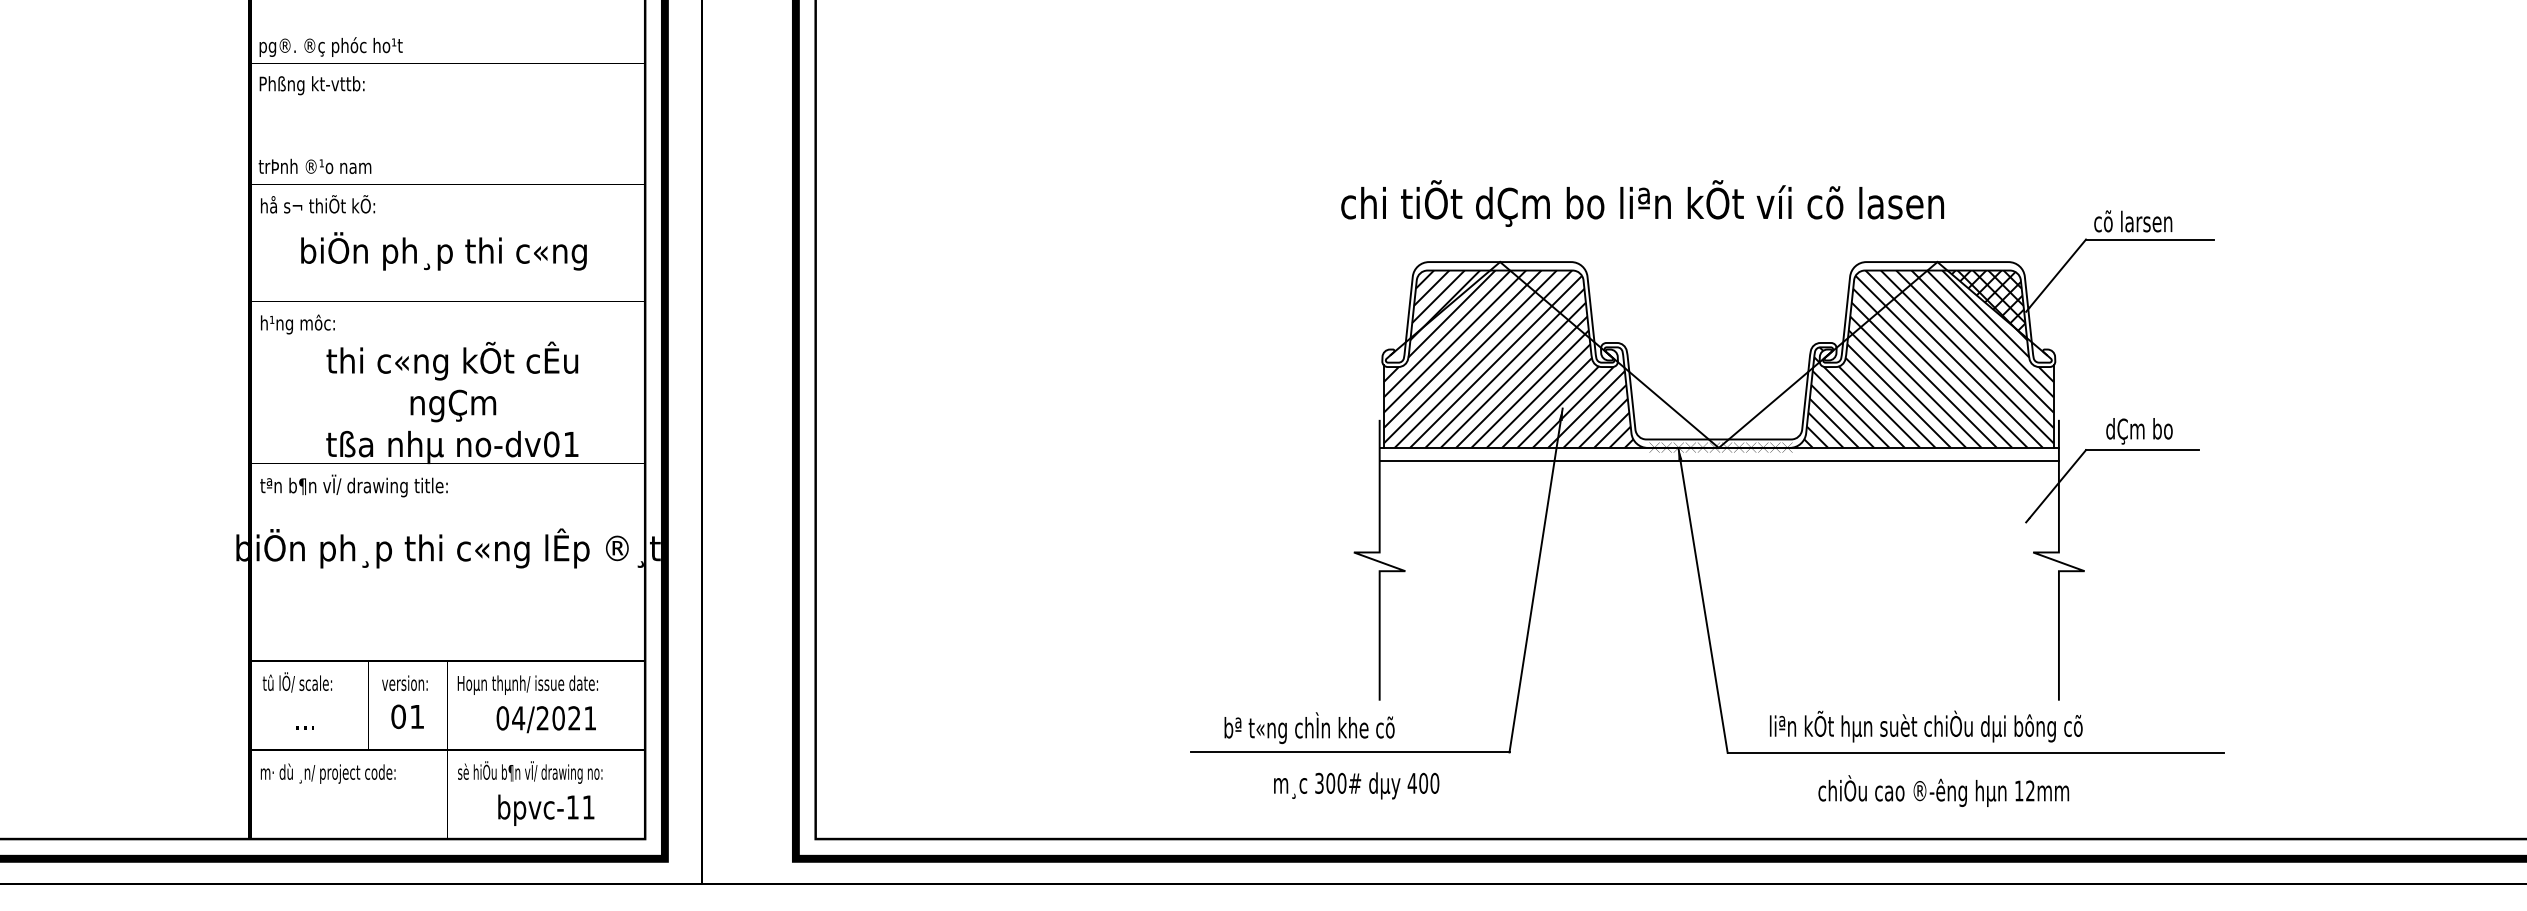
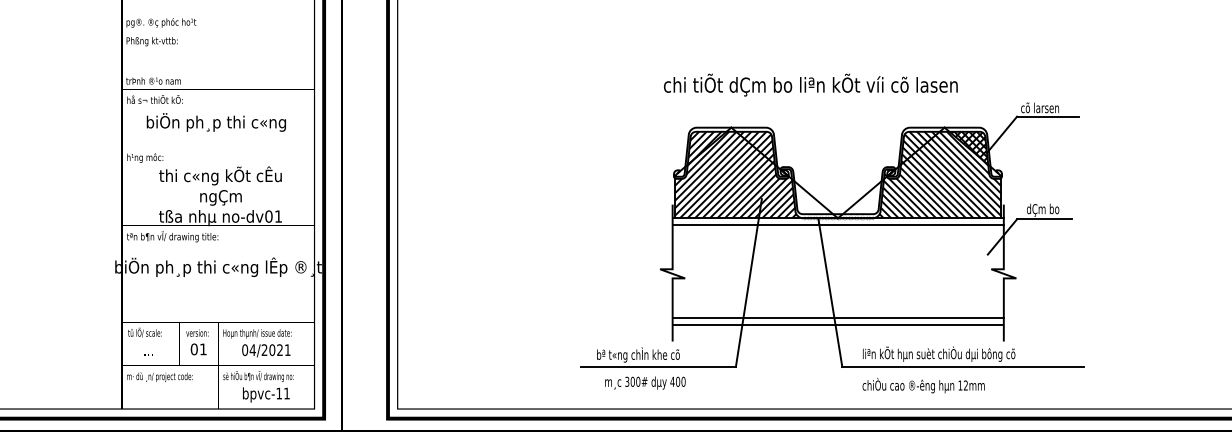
text: (1641, 202) -> (810, 84), moved
line: (1717, 653) -> (837, 318), added
line: (1717, 665) -> (837, 324), added
text: (1356, 784) -> (645, 382), moved
text: (1943, 790) -> (923, 385), moved

